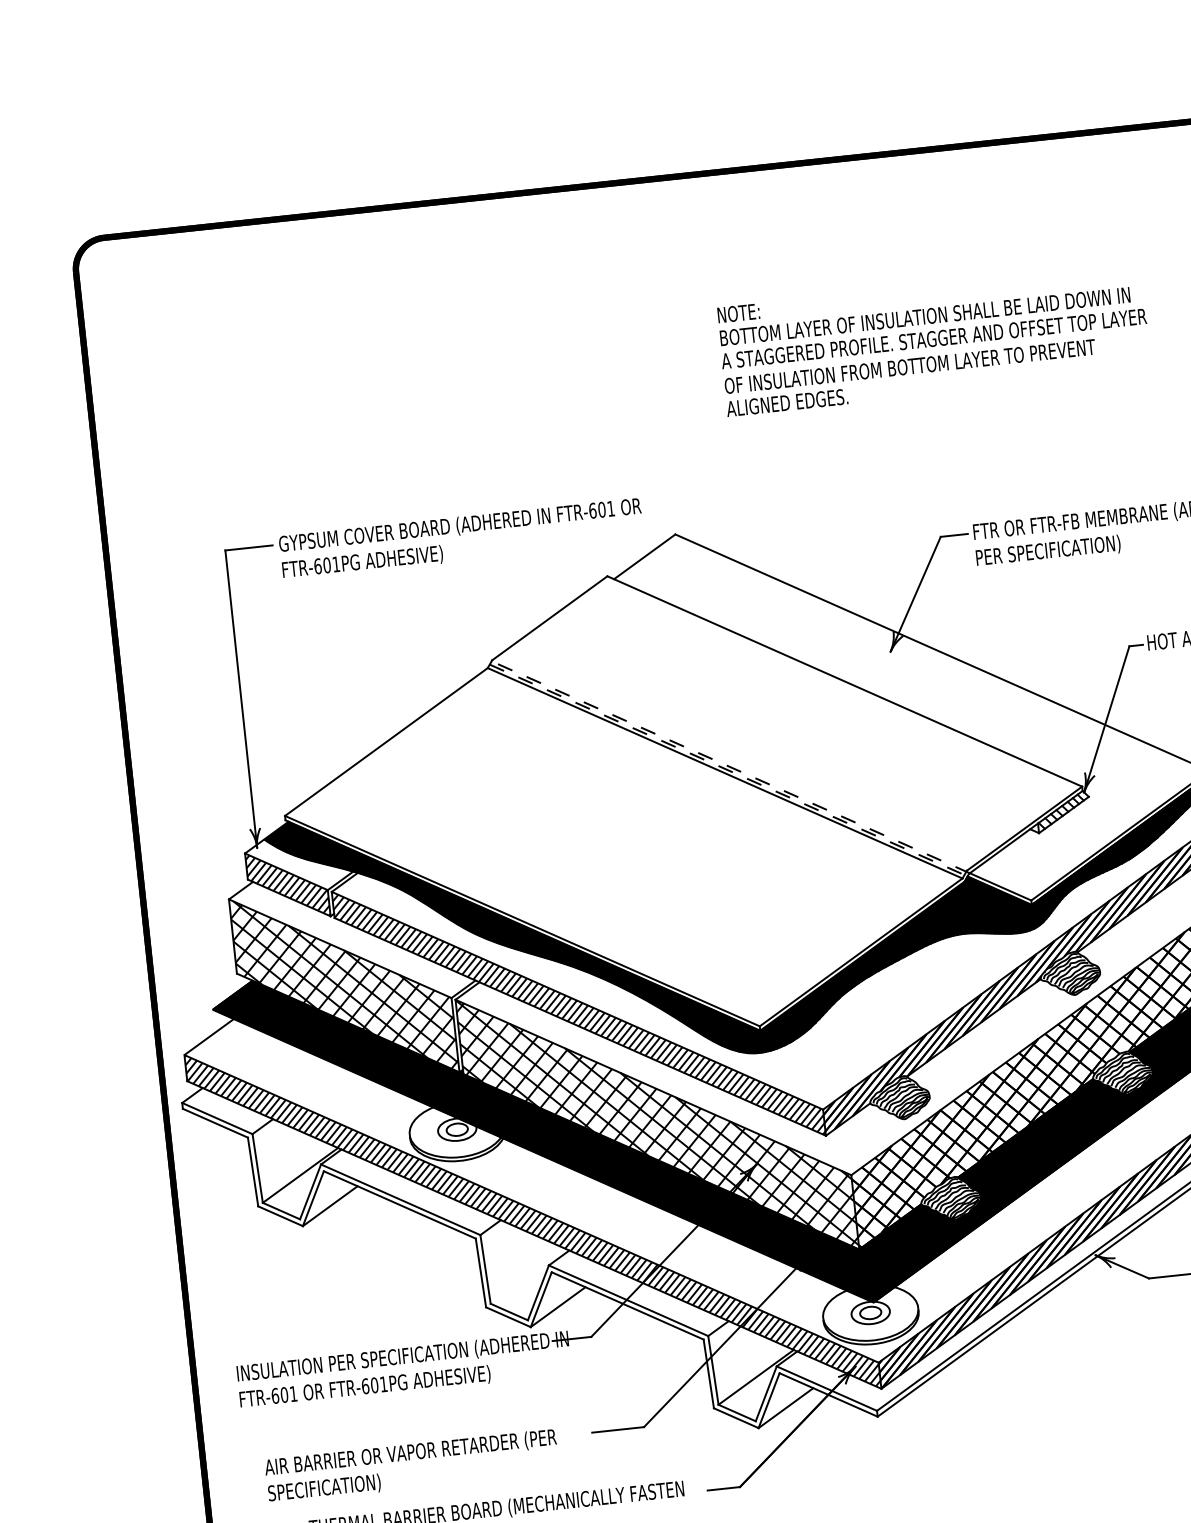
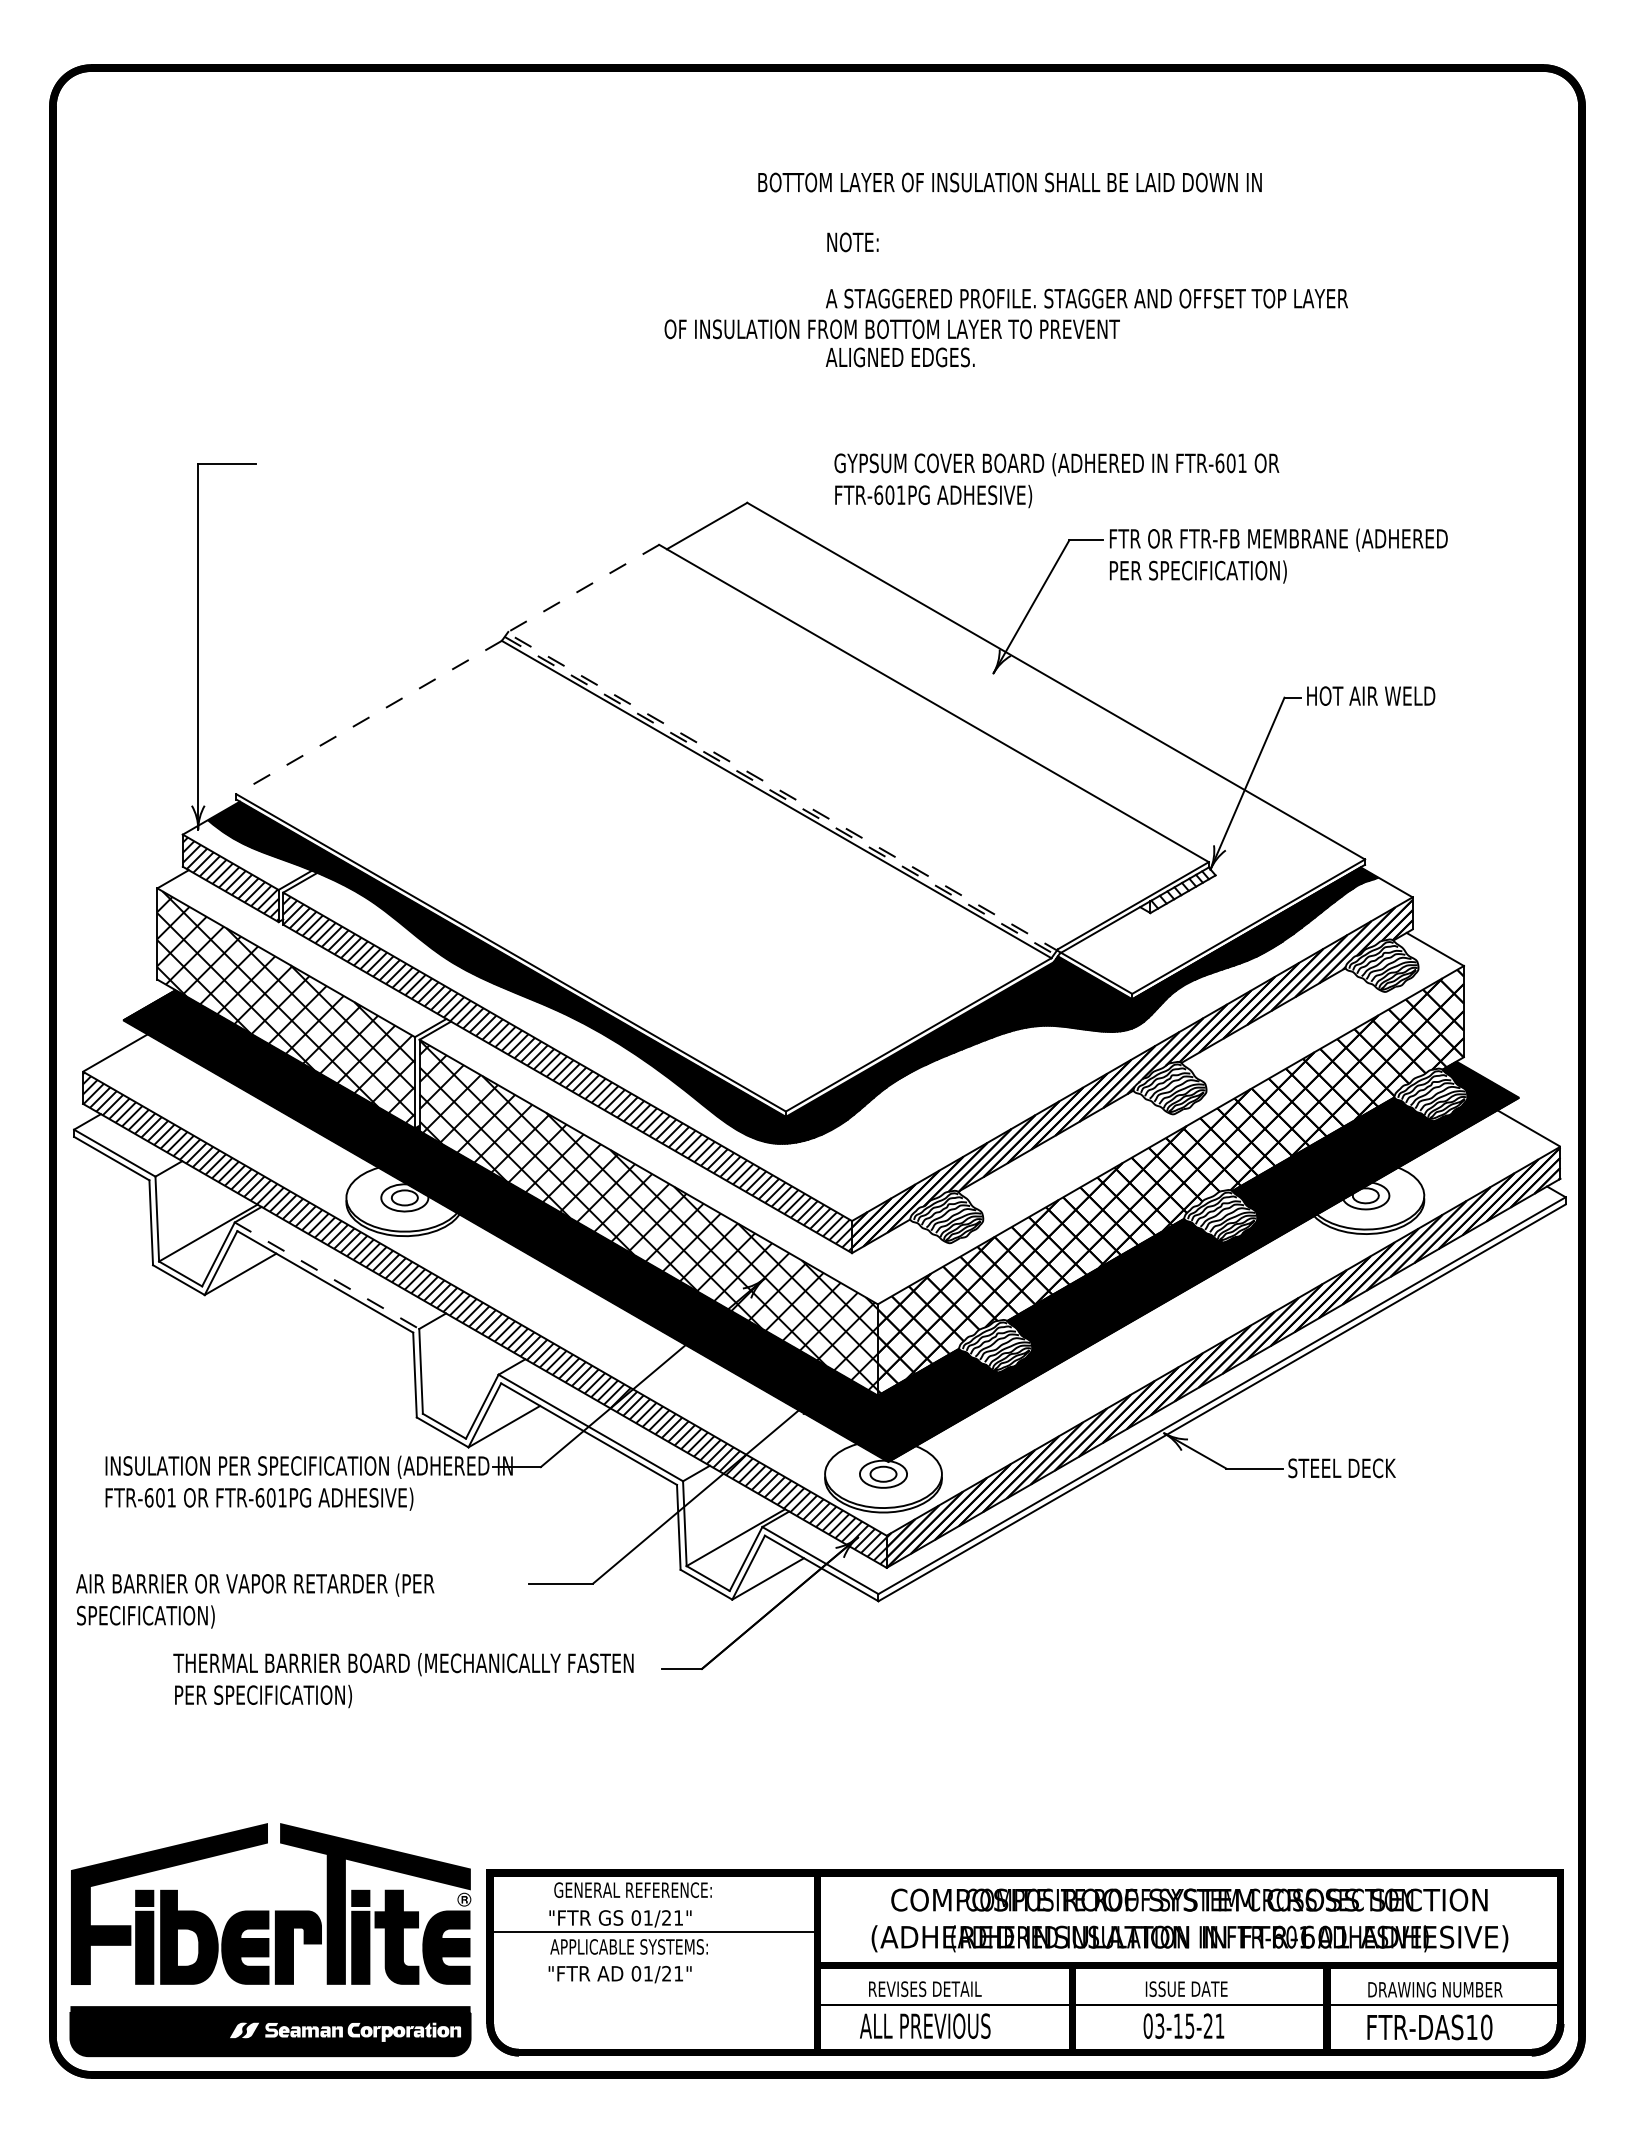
text: (924, 316) -> (1009, 182), moved
text: (909, 366) -> (891, 329), moved
text: (461, 538) -> (1056, 480), moved
line: (549, 618) -> (583, 588), solid -> dashed
line: (385, 742) -> (368, 717), solid -> dashed
line: (401, 1199) -> (327, 1275), solid -> dashed
text: (412, 1465) -> (255, 1600), moved

